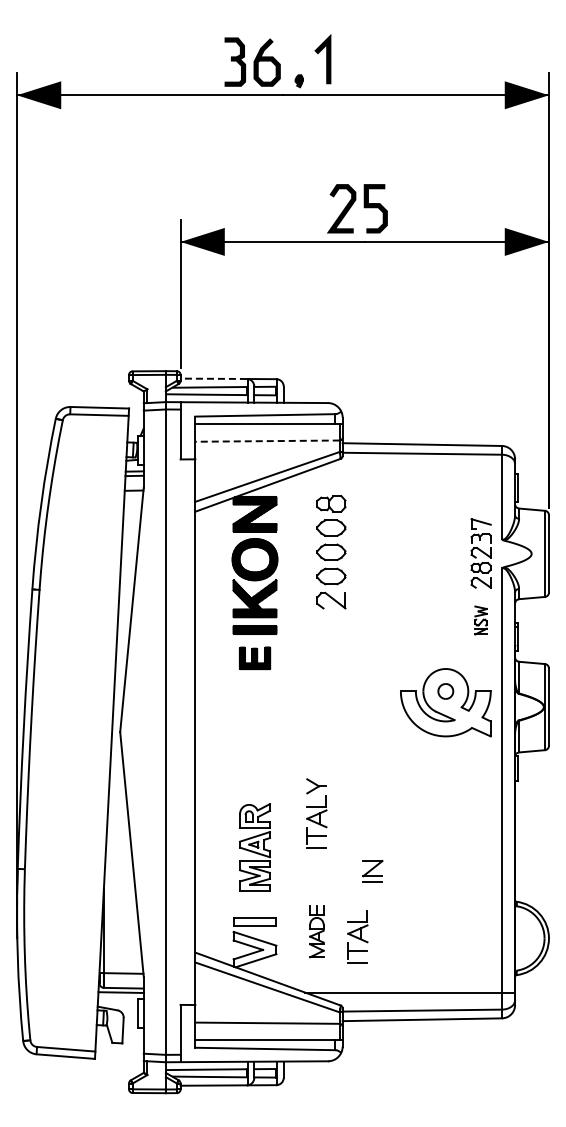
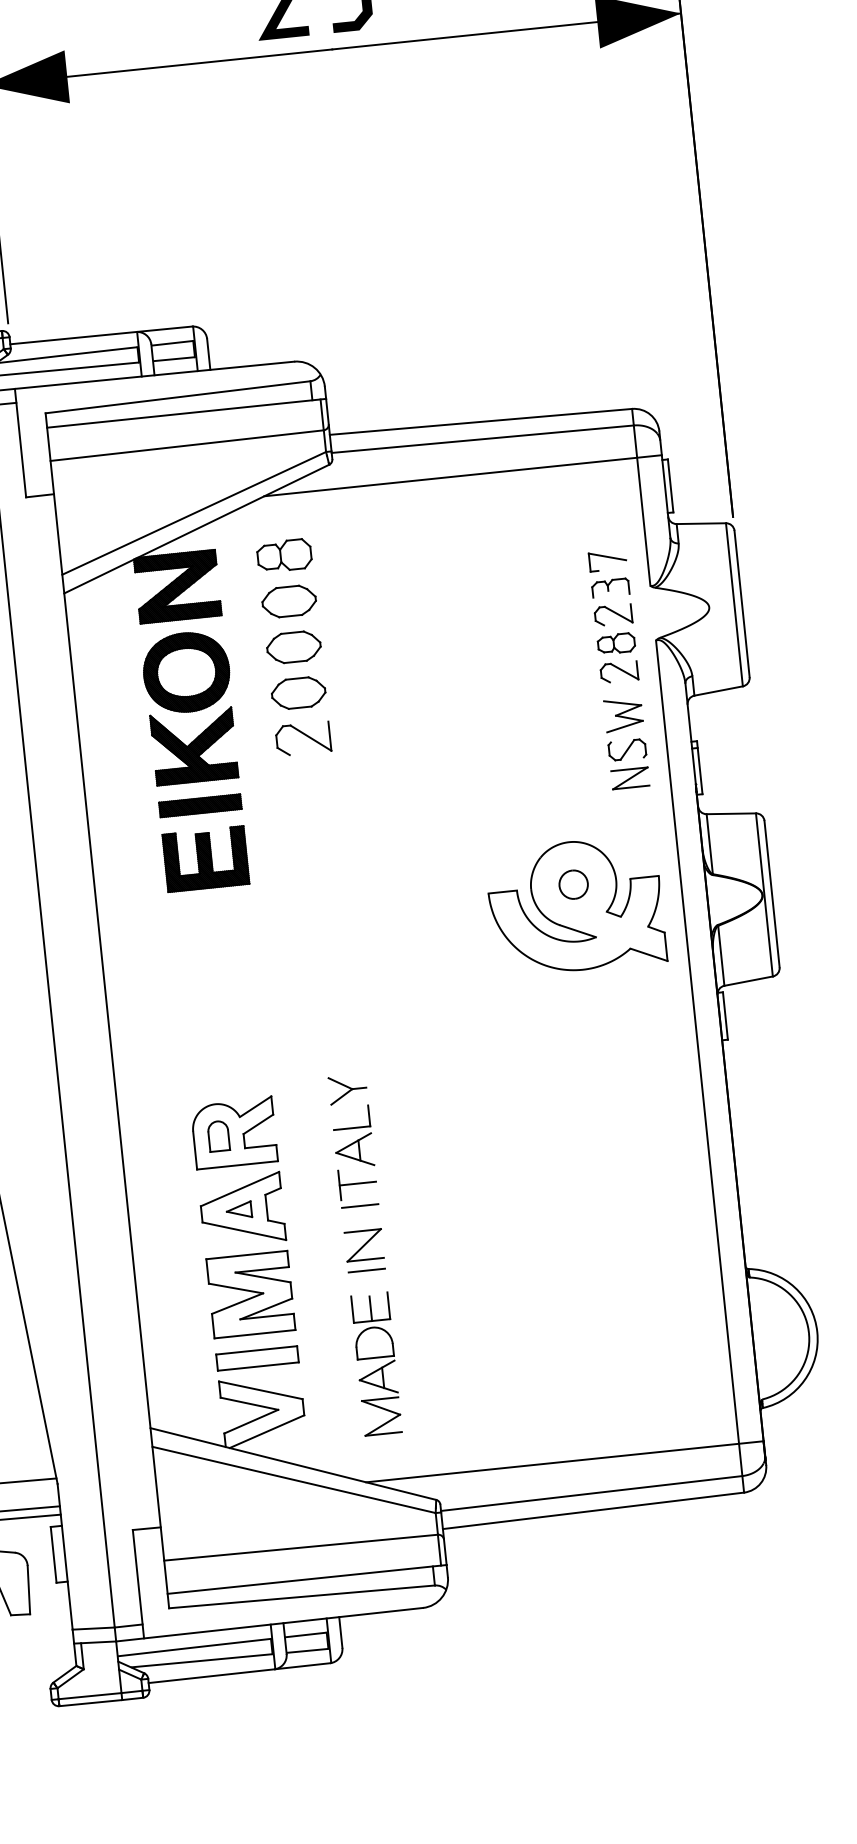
line: (213, 378) -> (72, 337), dashed -> solid
line: (267, 441) -> (187, 446), dashed -> solid
line: (410, 471) -> (463, 475), added
part: (331, 552) -> (294, 647), moved
part: (480, 620) -> (625, 743), size x1.67
part: (254, 658) -> (204, 859), size x1.43
part: (254, 846) -> (241, 1215), size x1.43
part: (372, 871) -> (364, 1250), moved
part: (316, 931) -> (375, 1364), size x1.43
part: (357, 936) -> (454, 1365), removed

